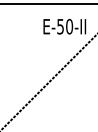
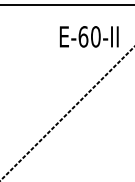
text: (60, 26) -> (83, 36), E-50-II -> E-60-II

